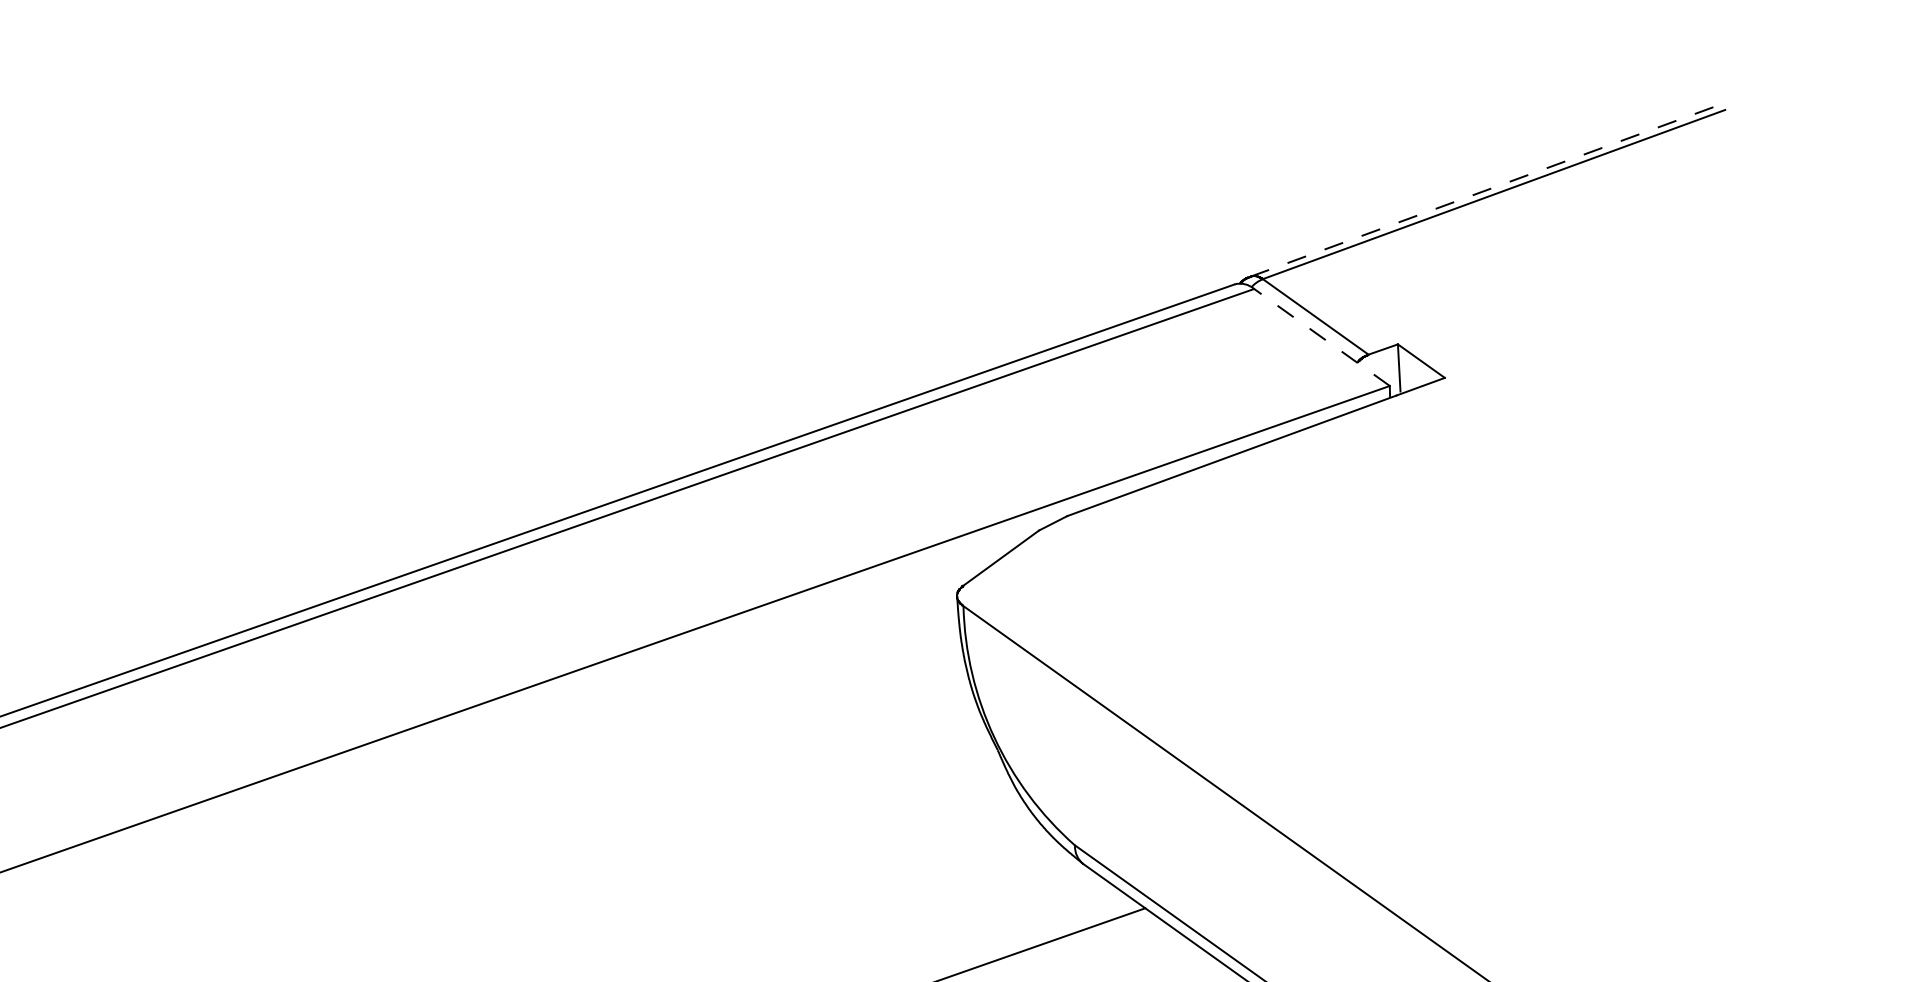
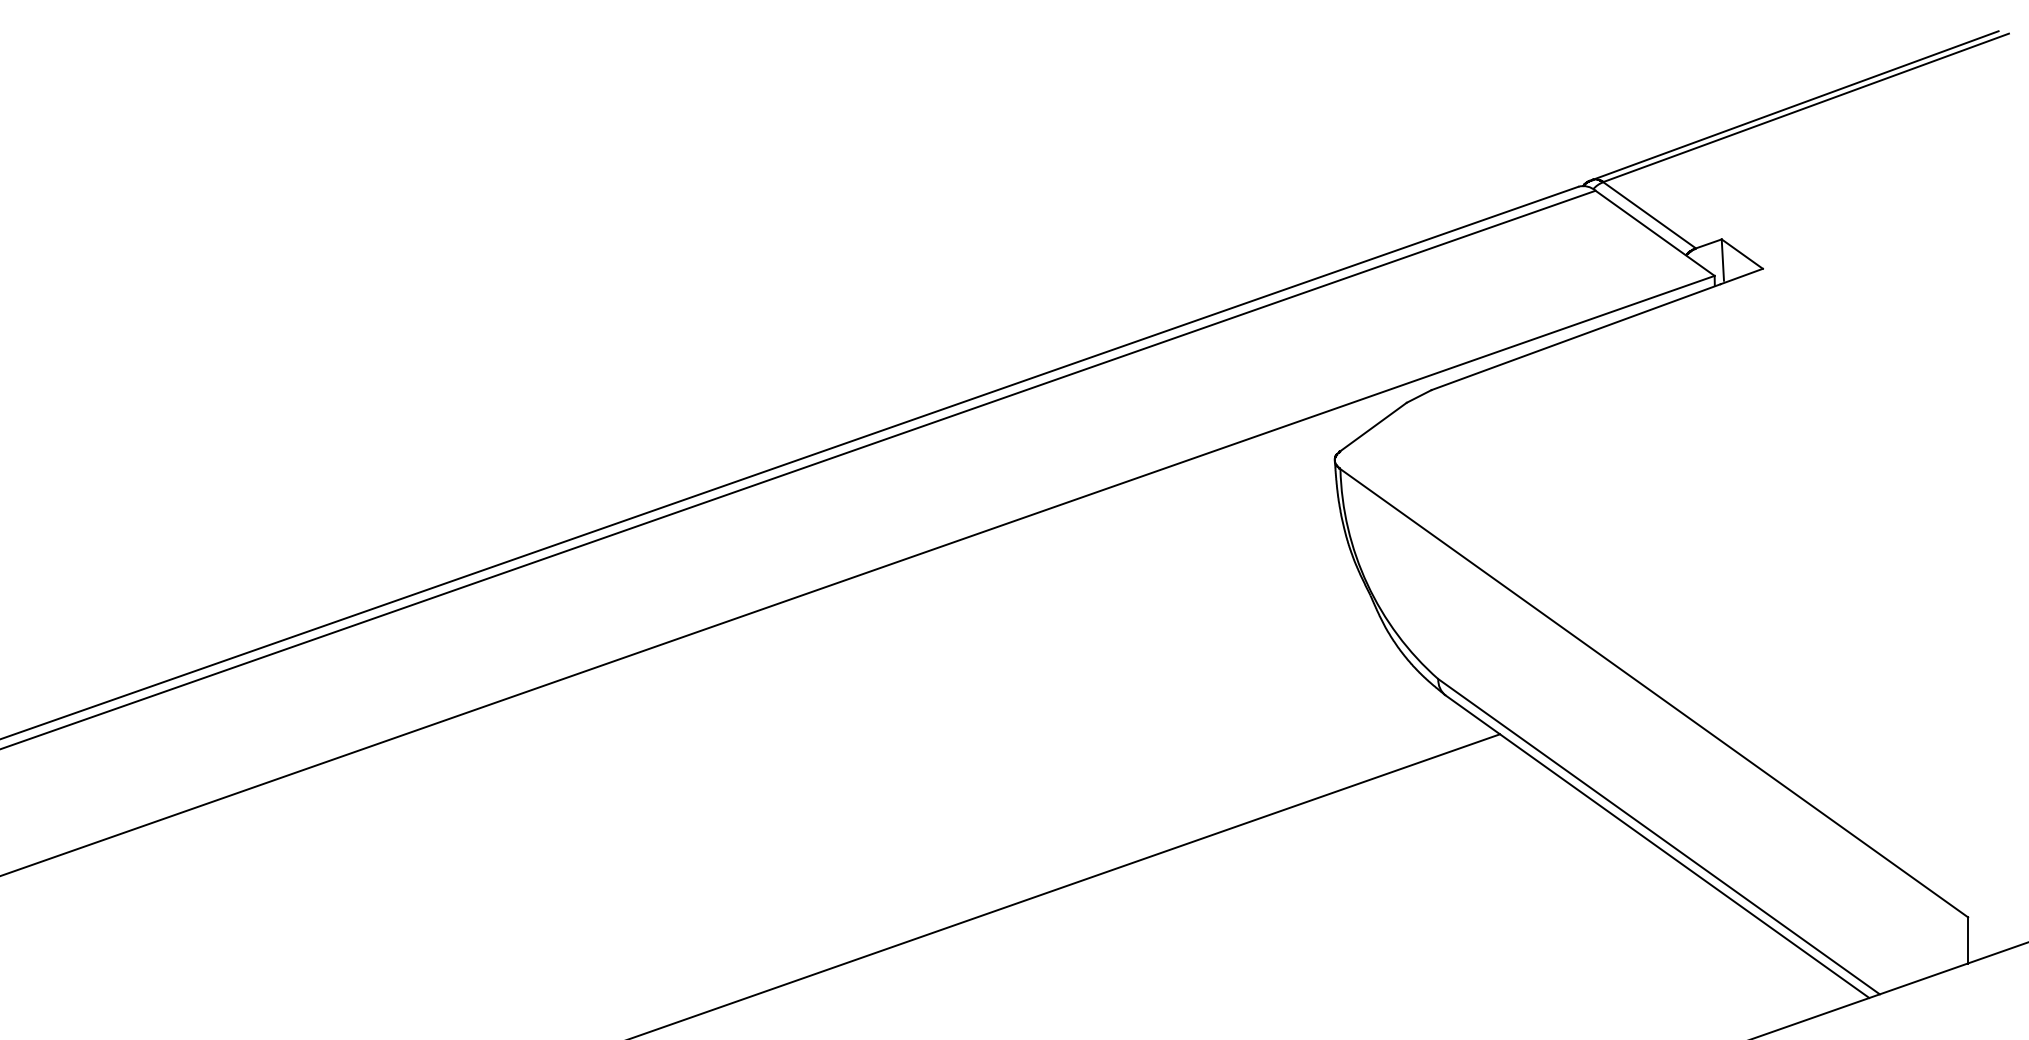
line: (1481, 191) -> (1795, 105), dashed -> solid
line: (1321, 337) -> (1654, 233), dashed -> solid

